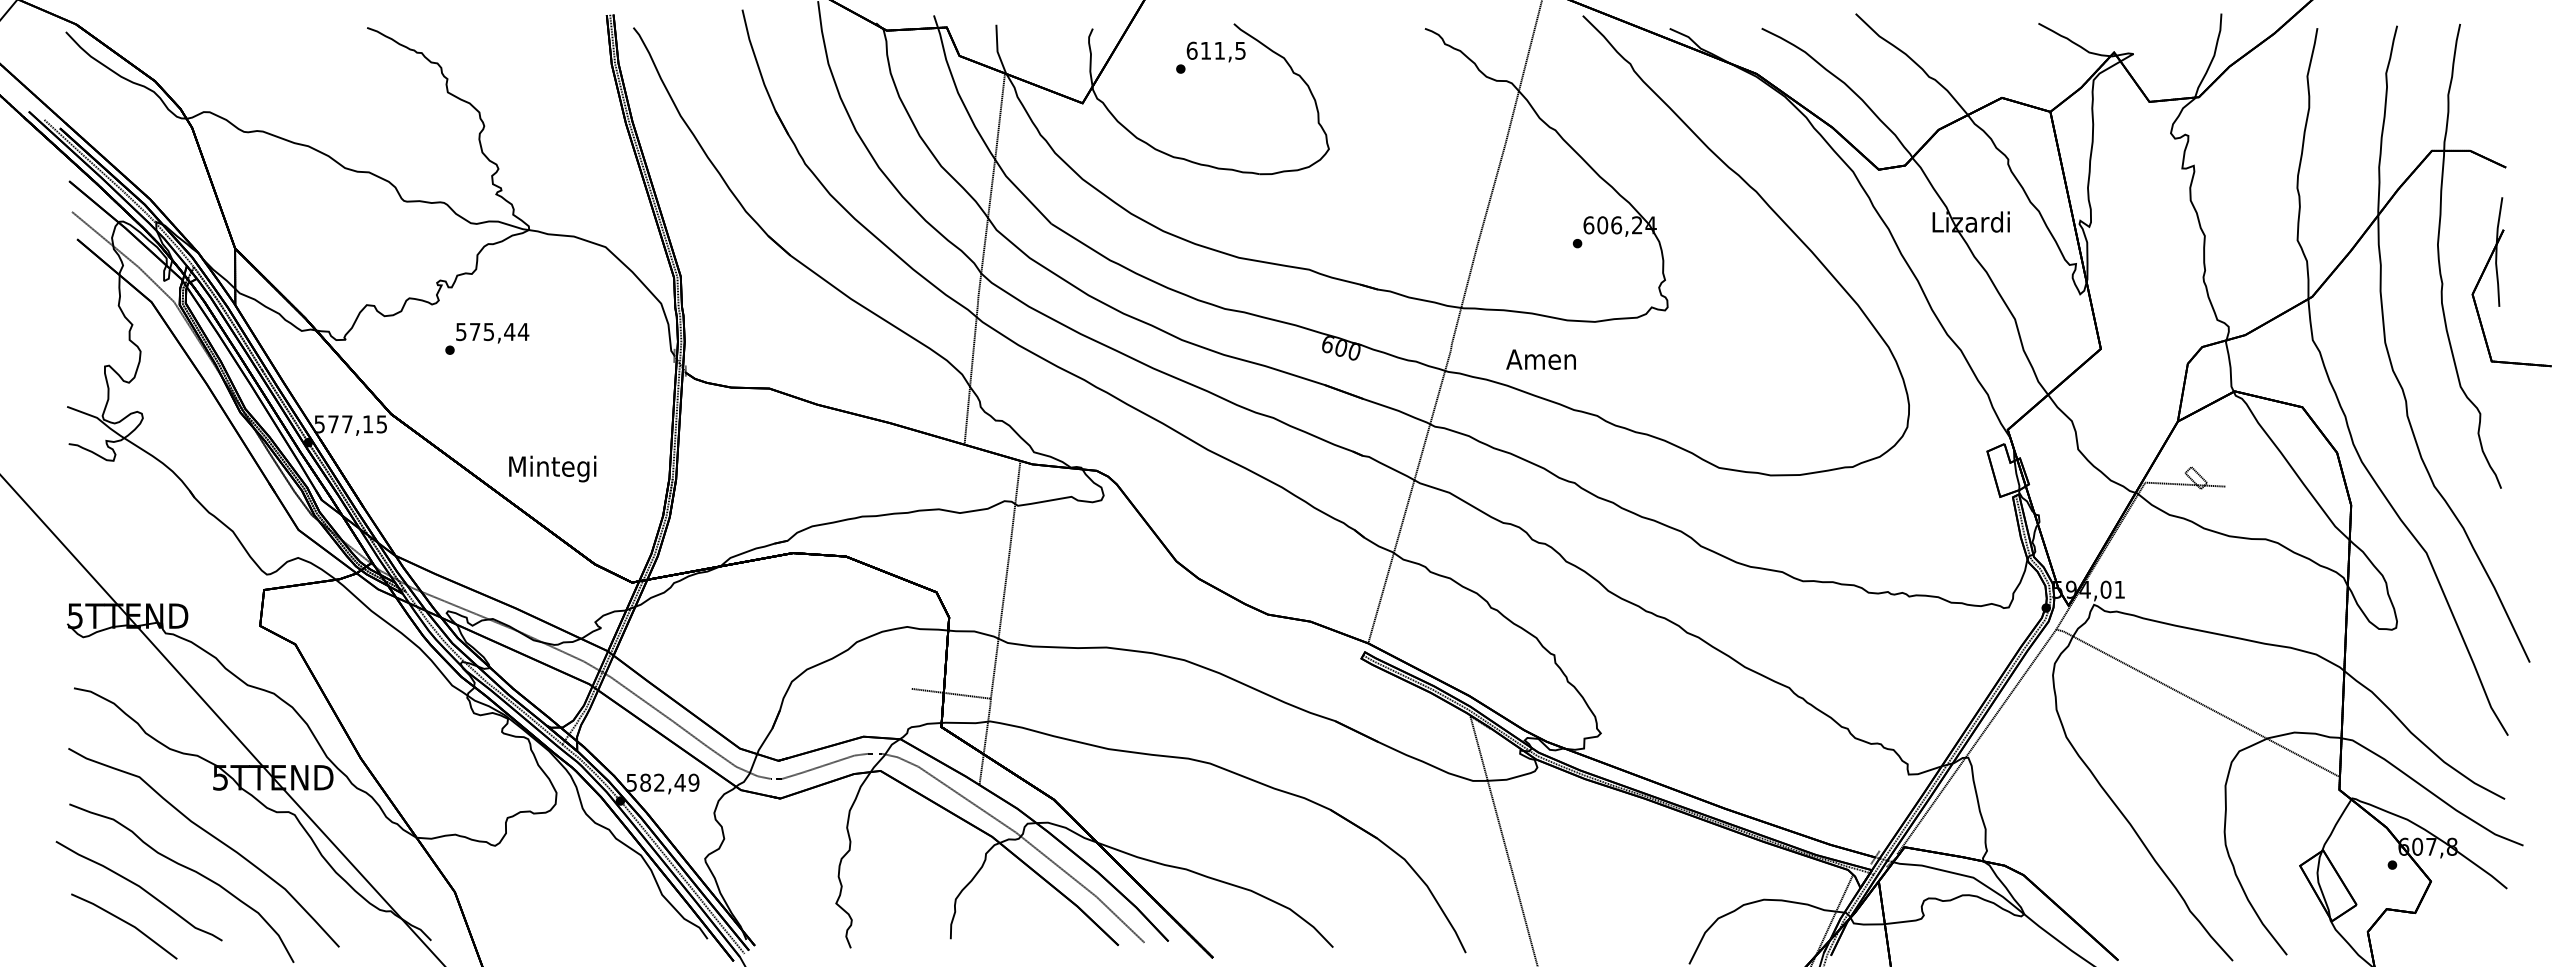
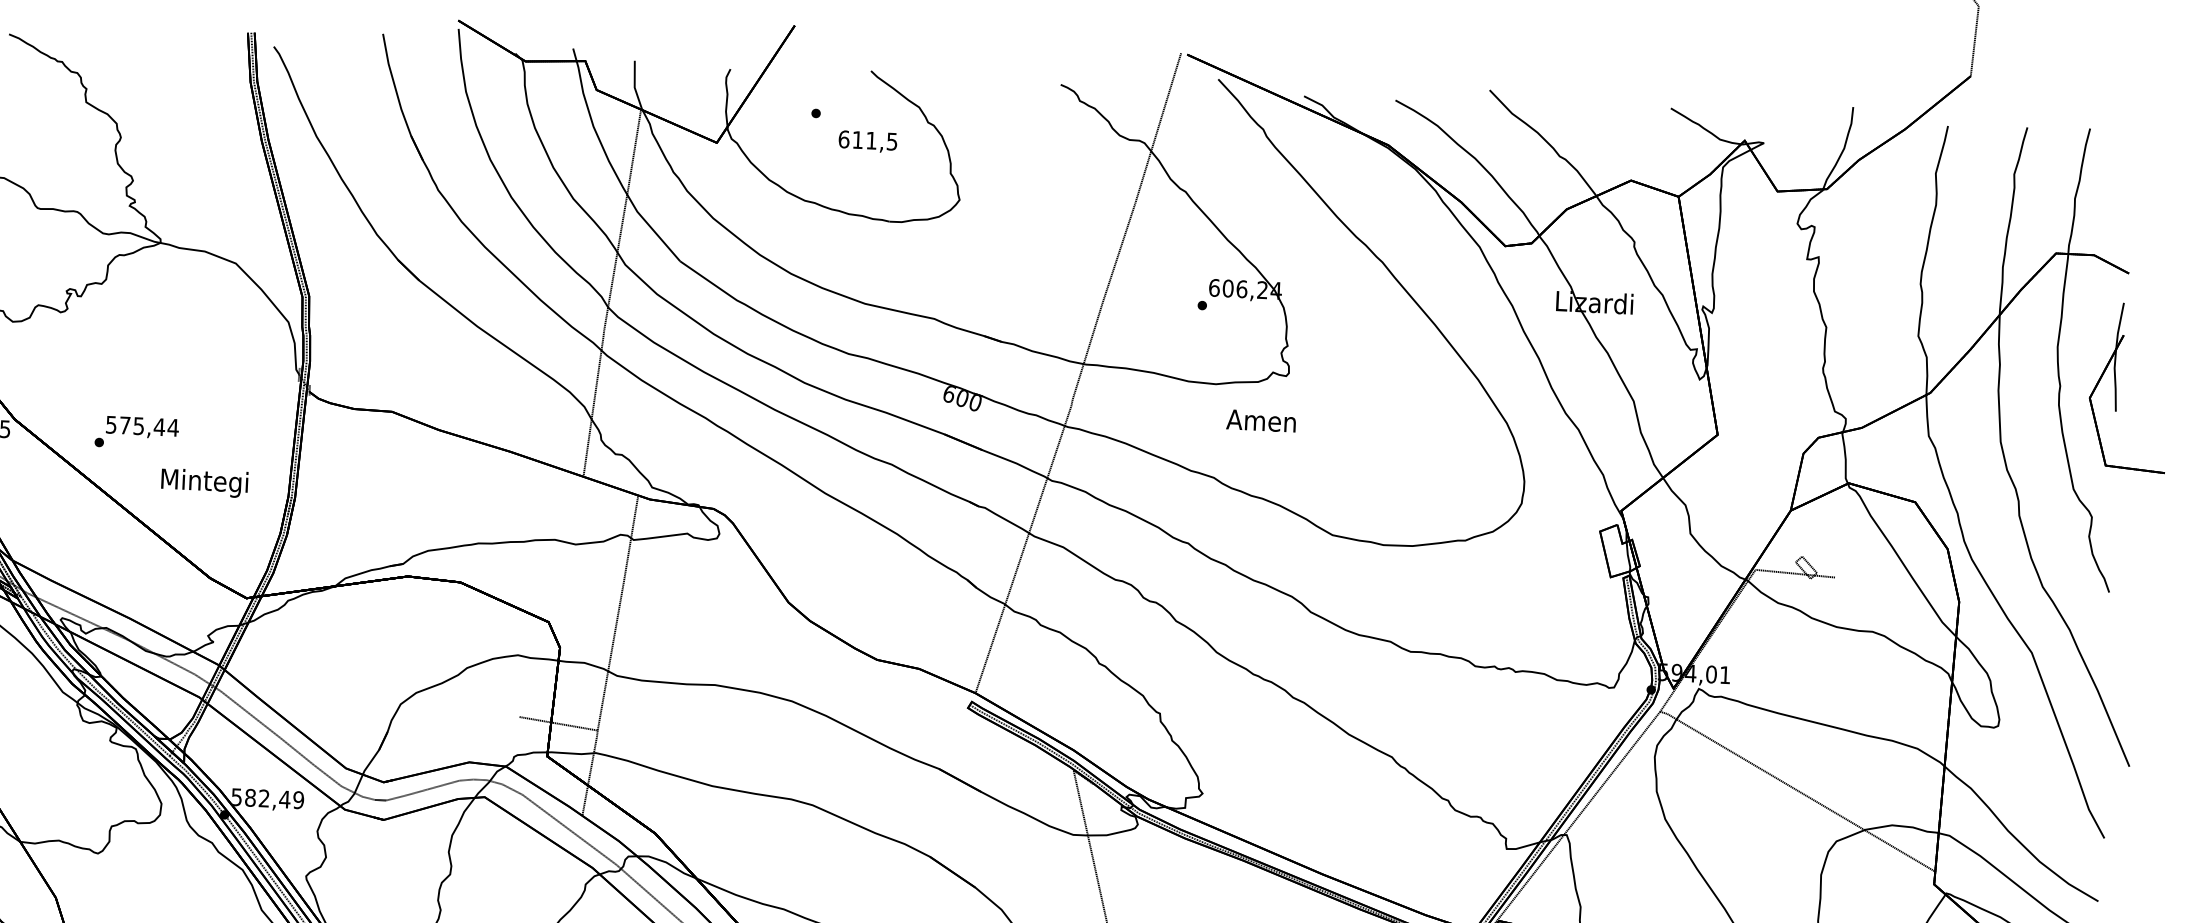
text: (1215, 51) -> (867, 141), moved
text: (487, 338) -> (137, 432), moved
text: (1540, 359) -> (1260, 420), moved
text: (552, 468) -> (204, 482), moved

